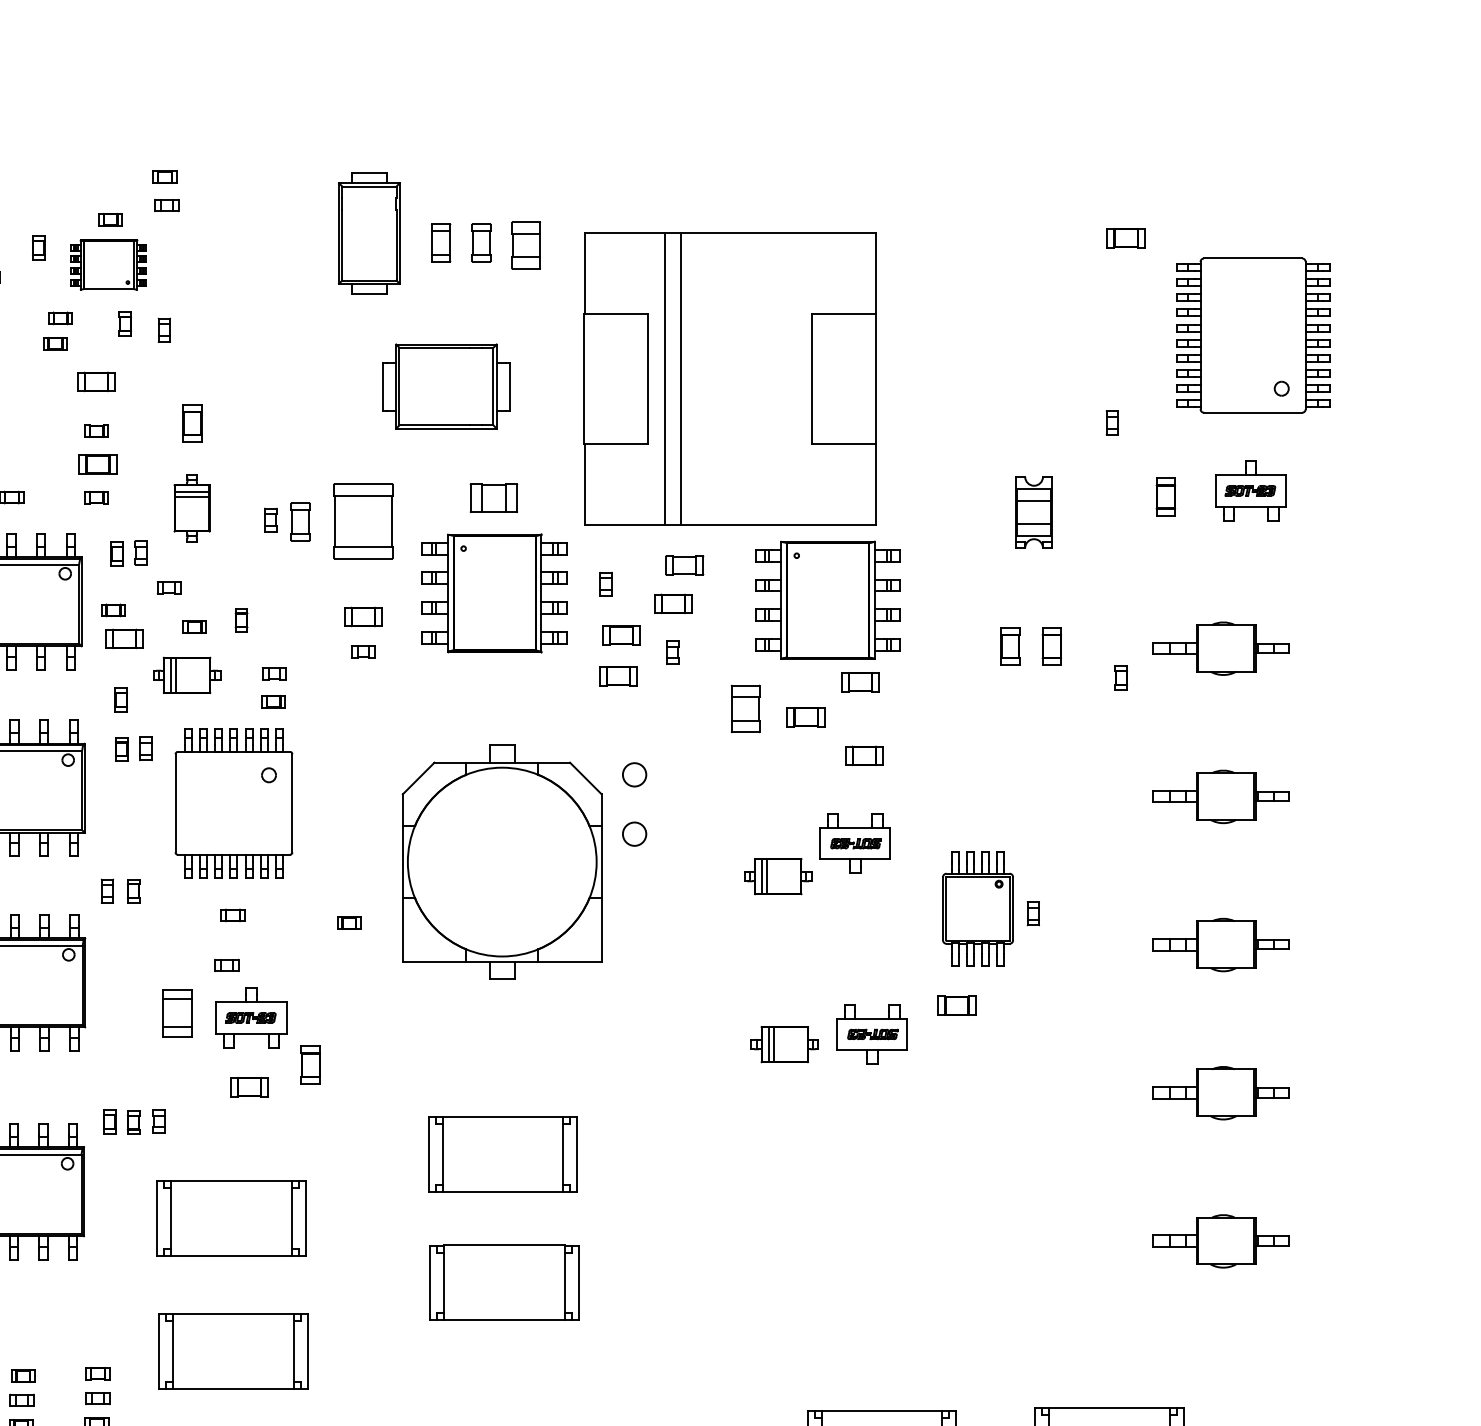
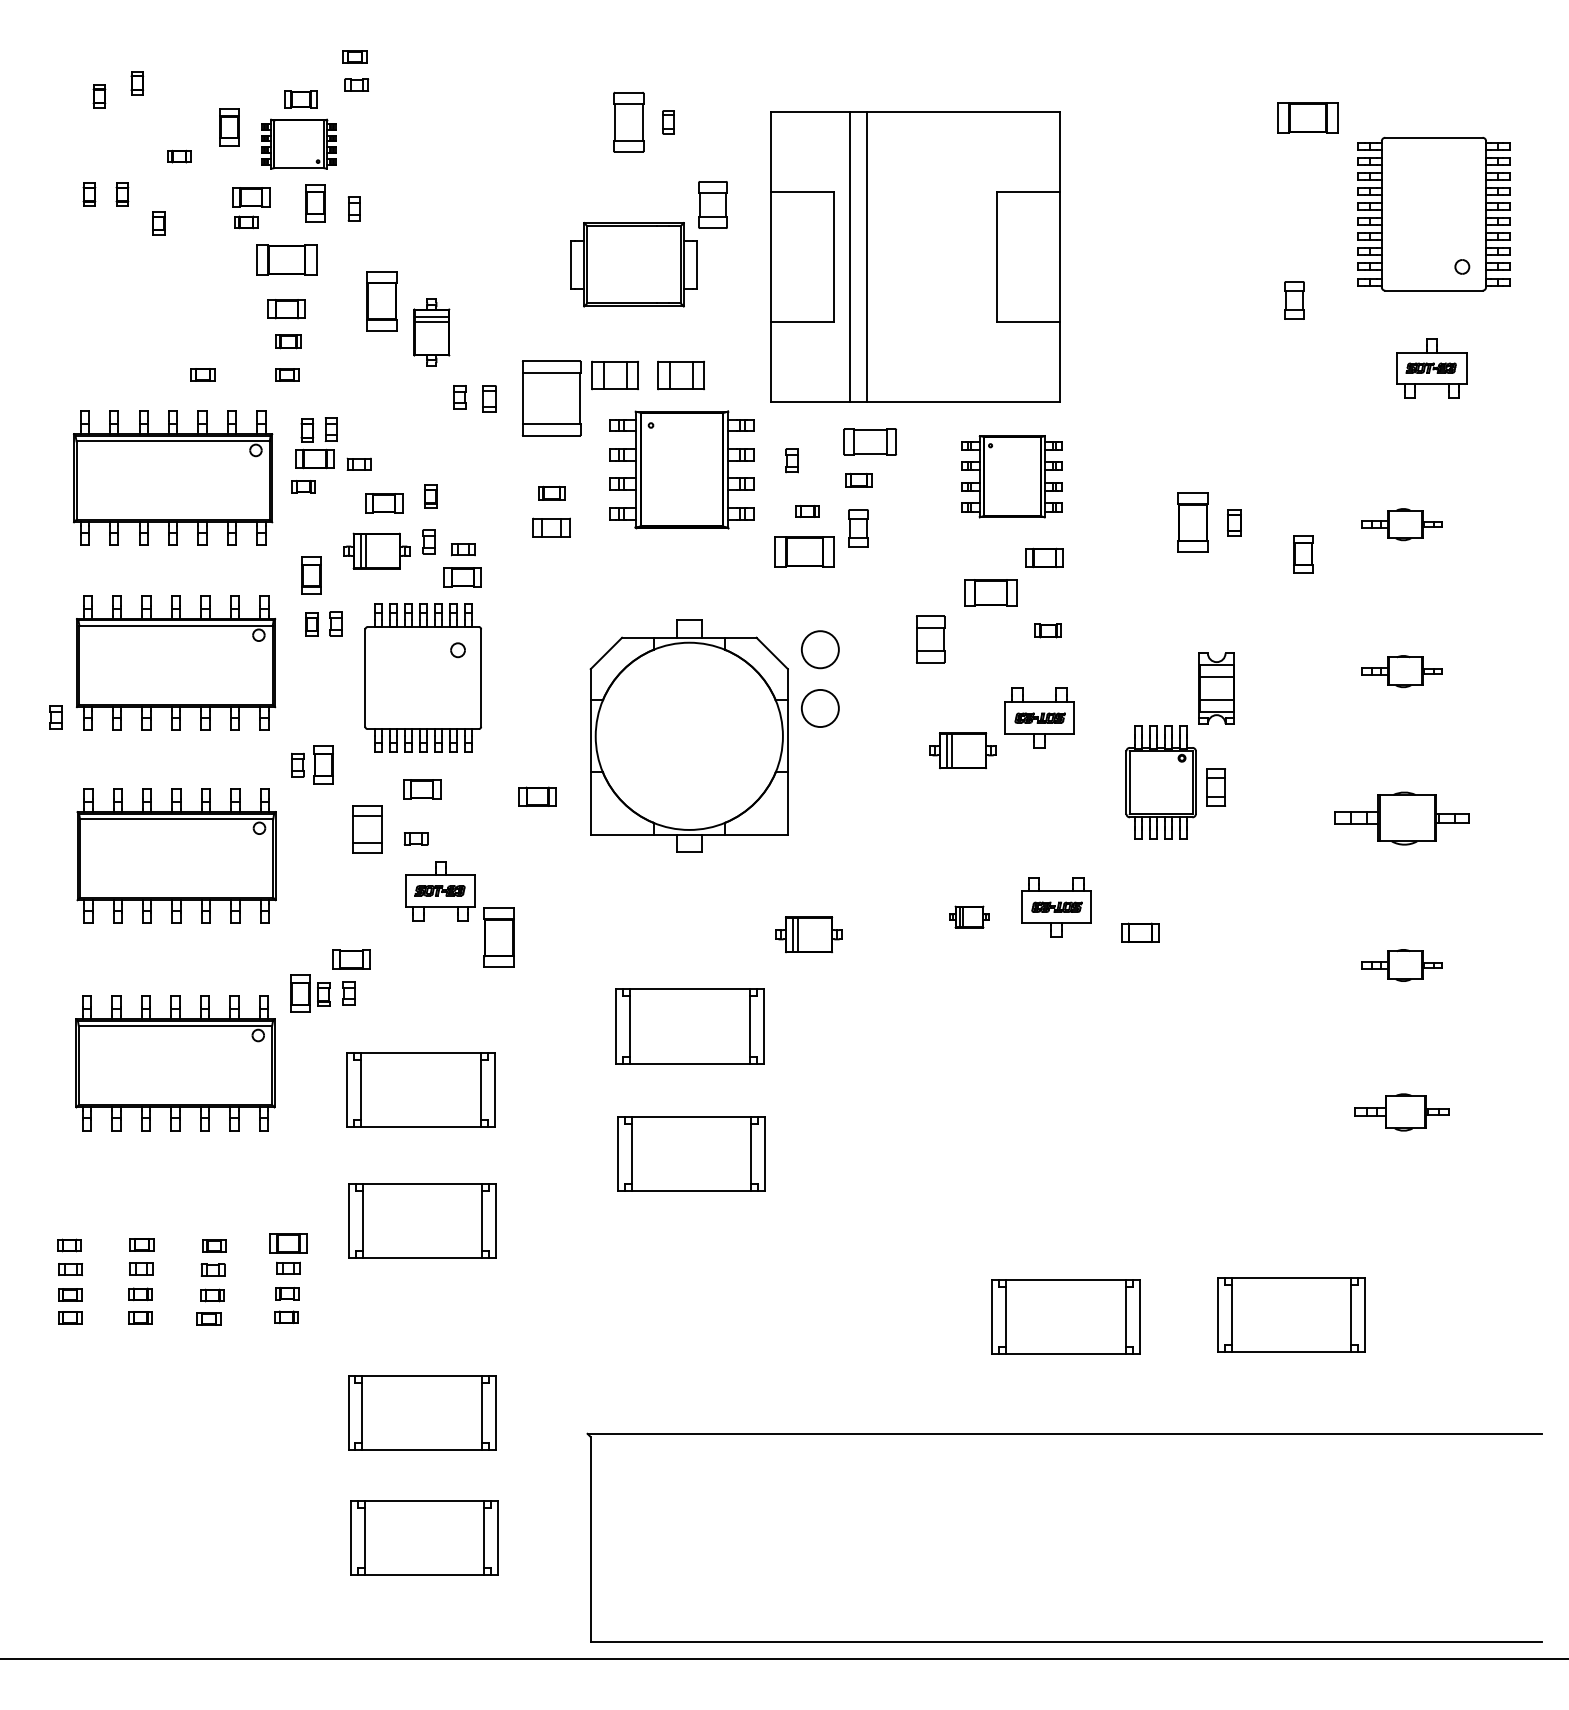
part: (110, 218) -> (300, 98), size x1.4
part: (369, 233) -> (557, 112), removed
part: (1125, 238) -> (1307, 117), size x1.6
part: (440, 243) -> (628, 122), size x1.6
part: (481, 243) -> (668, 122), size x0.6
part: (525, 245) -> (712, 204), moved
part: (38, 248) -> (229, 127), size x1.6
part: (60, 317) -> (251, 196), size x1.6
part: (125, 323) -> (315, 202), size x1.6
part: (96, 382) -> (286, 260), size x1.6
part: (1111, 422) -> (1293, 300), size x1.6
part: (192, 423) -> (382, 301), size x1.6
part: (97, 430) -> (287, 308), size x1.6
part: (98, 463) -> (288, 341), size x0.7
part: (1165, 497) -> (1347, 374), removed
part: (426, 498) -> (614, 375), added
part: (191, 508) -> (431, 332), moved
part: (1033, 512) -> (1216, 688), moved
part: (300, 521) -> (489, 398), size x0.7
part: (684, 565) -> (870, 442), size x1.4
part: (827, 600) -> (1011, 476), size x0.7
part: (672, 604) -> (858, 480), size x0.7
part: (363, 617) -> (551, 493), size x0.7
part: (194, 627) -> (384, 503), size x1.6
part: (621, 635) -> (807, 511), size x0.6
part: (124, 638) -> (314, 458), moved
part: (1010, 646) -> (1193, 522), size x1.6
part: (1052, 646) -> (1234, 522), size x0.7
part: (1220, 648) -> (1401, 524), size x0.6
part: (363, 651) -> (551, 527), size x1.6
part: (671, 652) -> (857, 528), size x1.6
part: (239, 665) -> (428, 541), added
part: (618, 676) -> (804, 552), size x1.6
part: (1120, 677) -> (1302, 553), size x1.6
part: (121, 699) -> (311, 575), size x1.6
part: (273, 701) -> (462, 577), size x1.6
part: (745, 708) -> (930, 639), moved
part: (805, 717) -> (990, 592), size x1.4
part: (864, 755) -> (1048, 630), size x0.7
circle: (634, 774) -> (820, 649), size x1.6
part: (1220, 796) -> (1401, 671), size x0.6
circle: (634, 834) -> (820, 708), size x1.6
part: (133, 891) -> (323, 765), size x1.6
part: (1032, 913) -> (1215, 787), size x1.6
part: (233, 914) -> (422, 788), size x1.6
part: (349, 922) -> (537, 796), size x1.6
part: (957, 1005) -> (1140, 932), moved
part: (177, 1013) -> (367, 829), moved
part: (784, 1043) -> (969, 916), size x0.6
part: (622, 1061) -> (808, 934), added
part: (310, 1064) -> (499, 937), size x1.6
part: (249, 1087) -> (351, 959), moved
part: (1220, 1093) -> (1401, 965), size x0.6
part: (109, 1122) -> (299, 994), size x1.6
part: (1220, 1241) -> (1401, 1112), size x0.7
part: (98, 1373) -> (288, 1243), size x1.6

